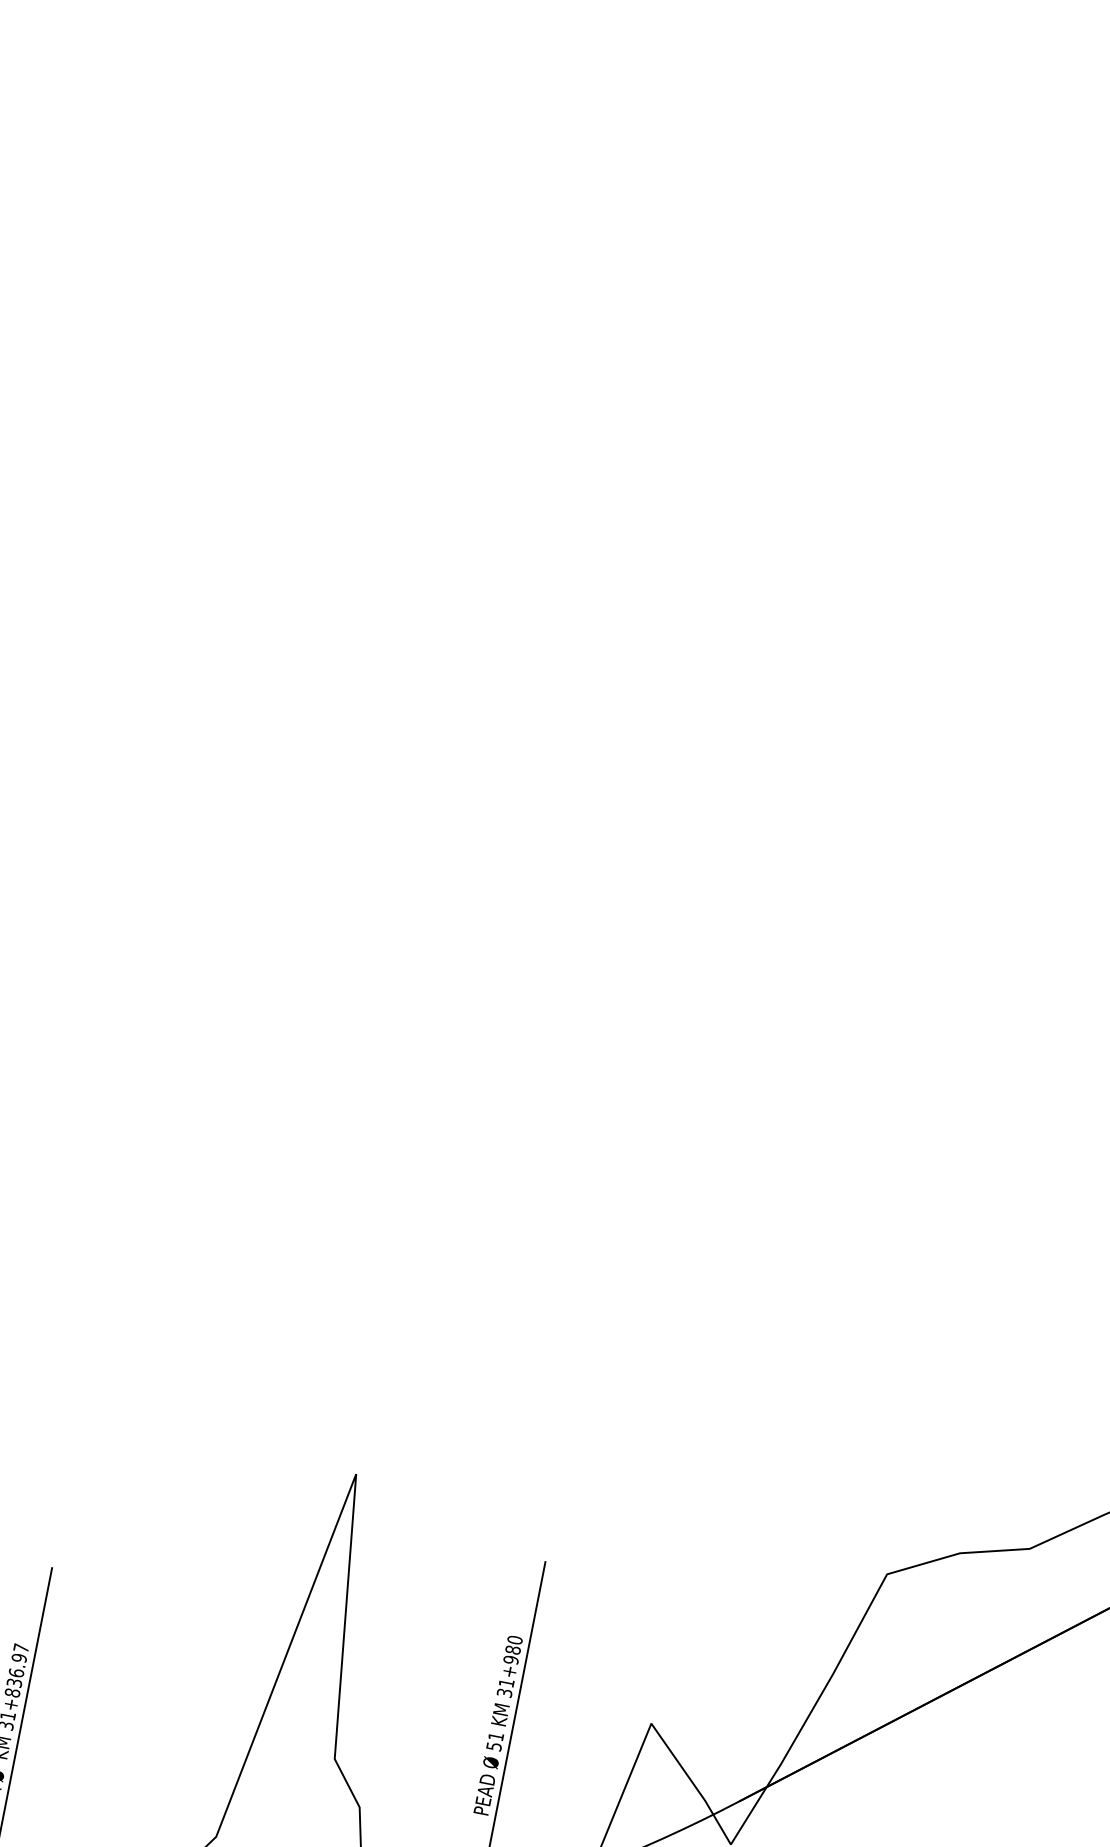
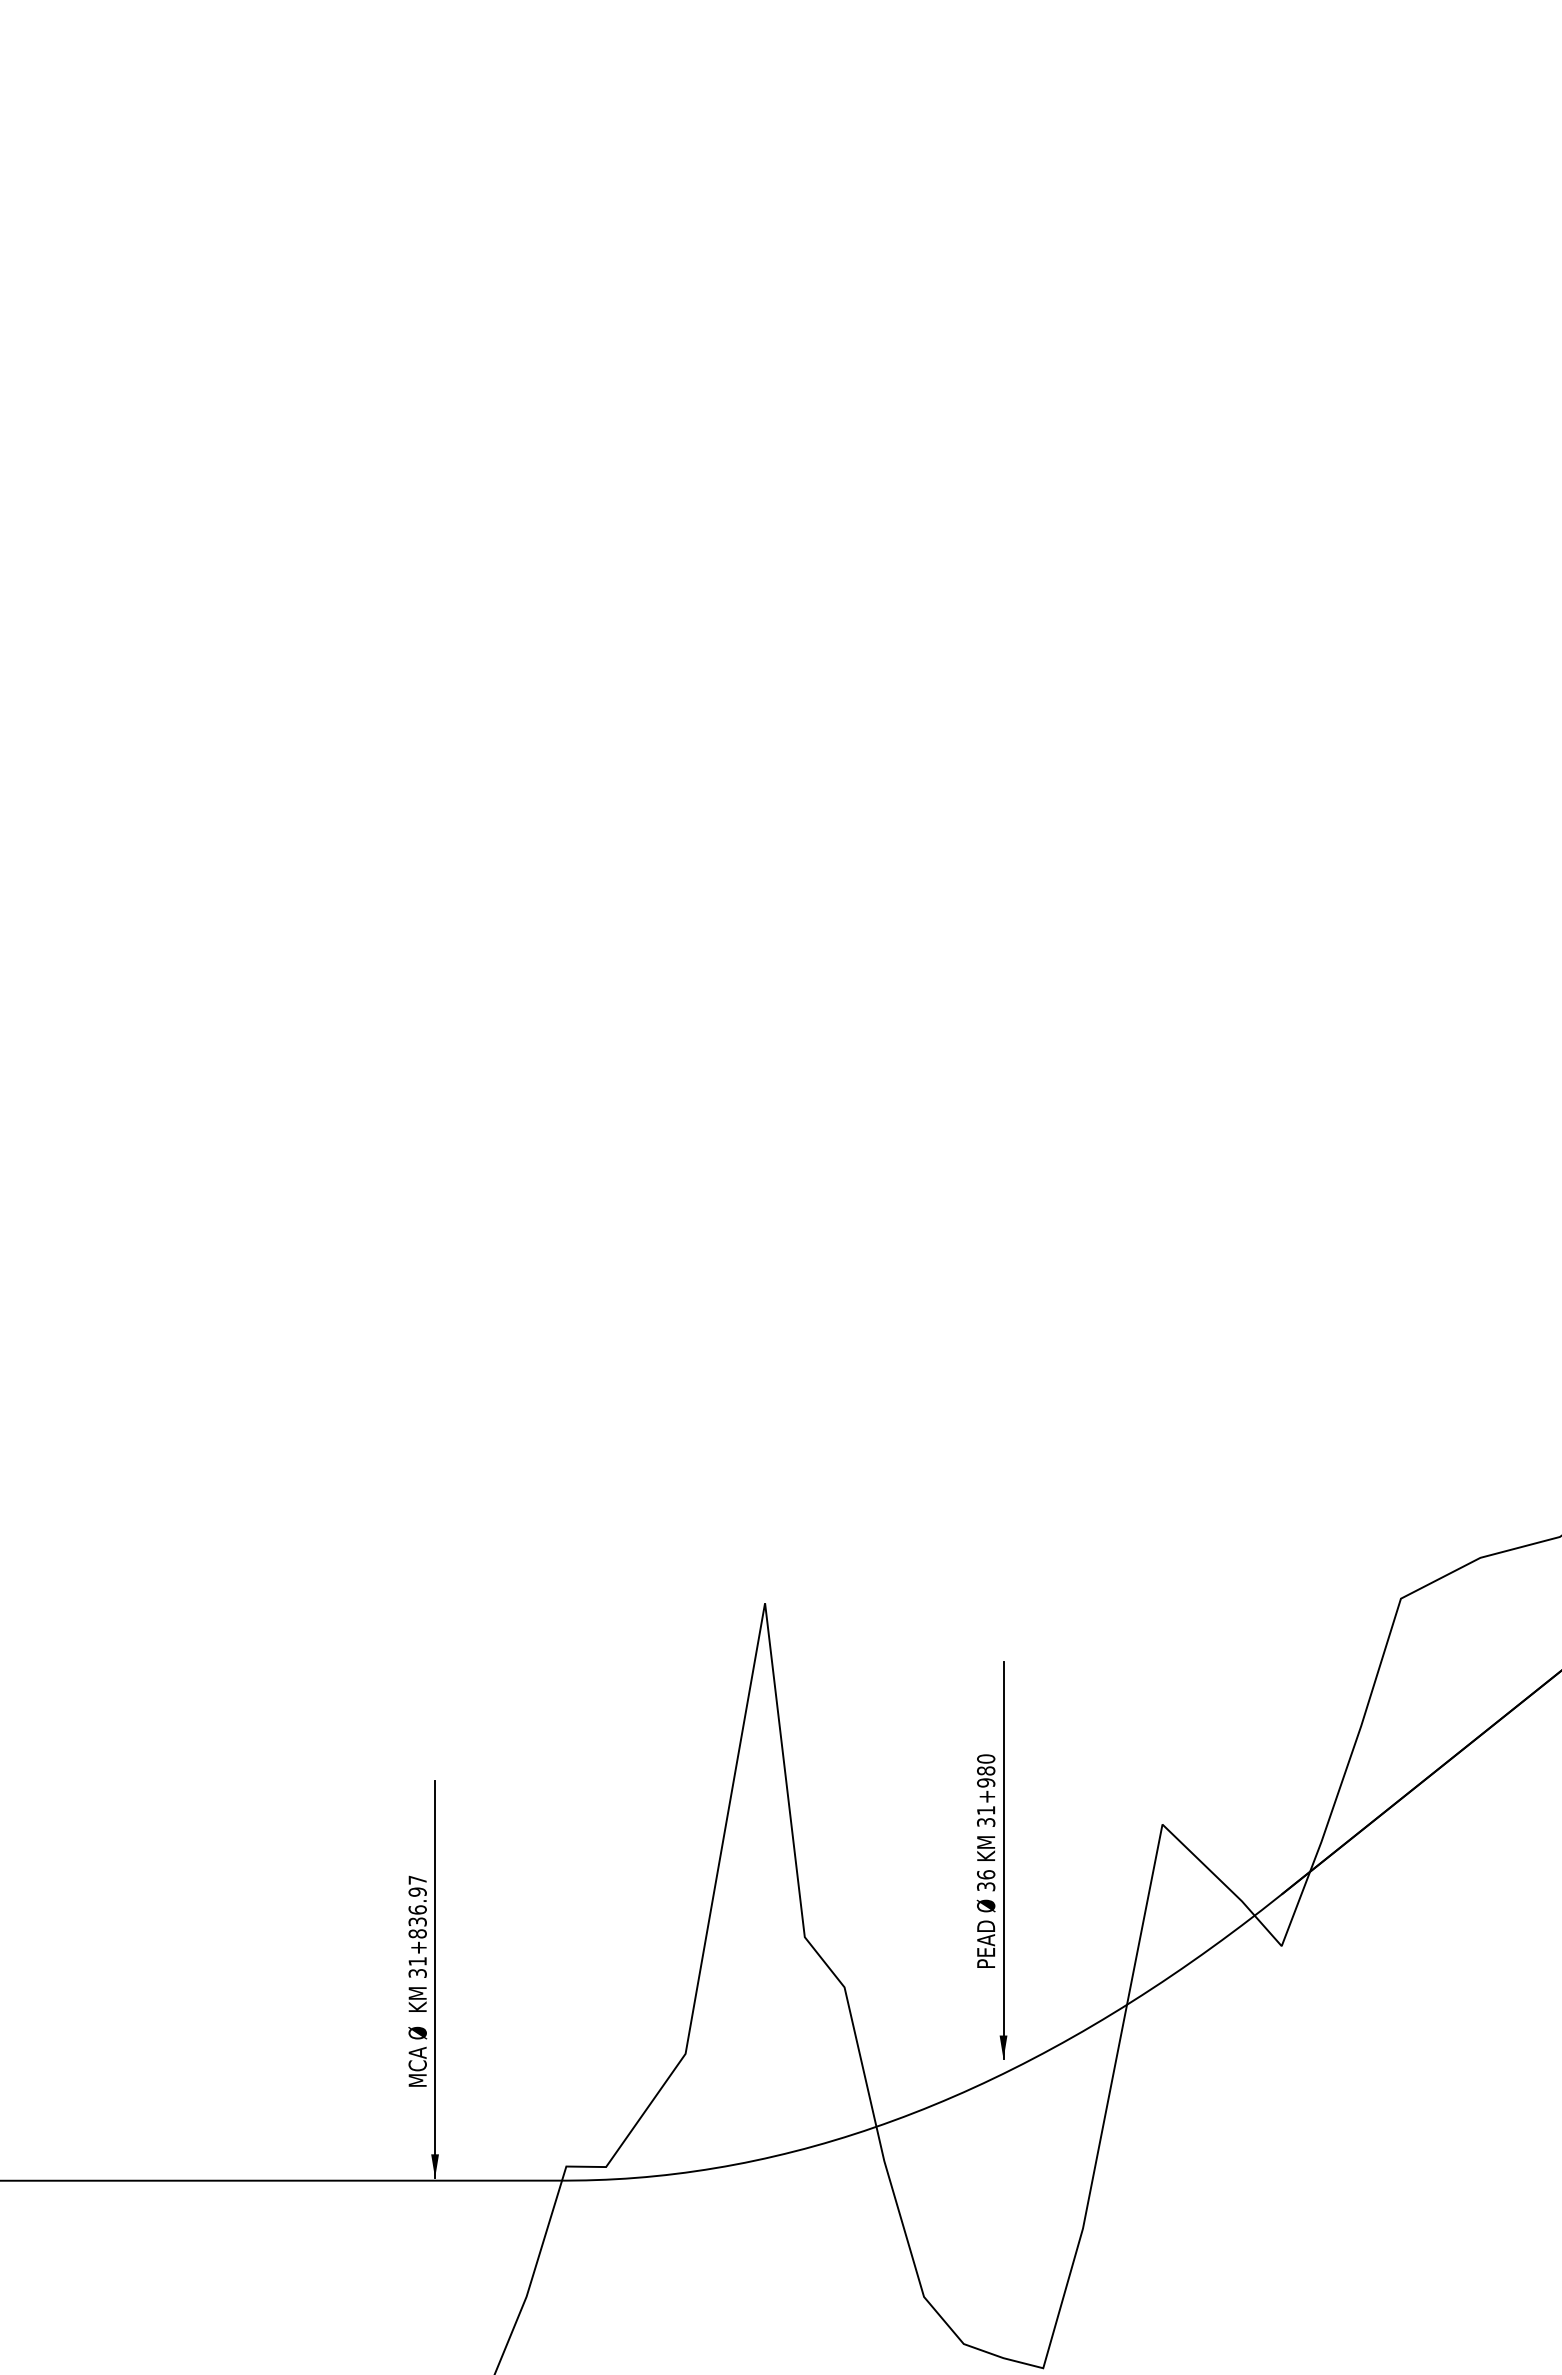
text: (495, 1741) -> (986, 1880), 51 -> 36

